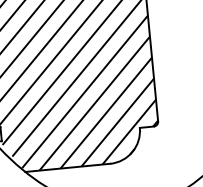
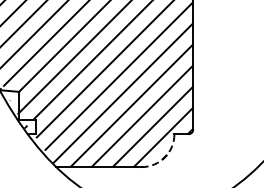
arc: (132, 152) -> (164, 157), solid -> dashed

